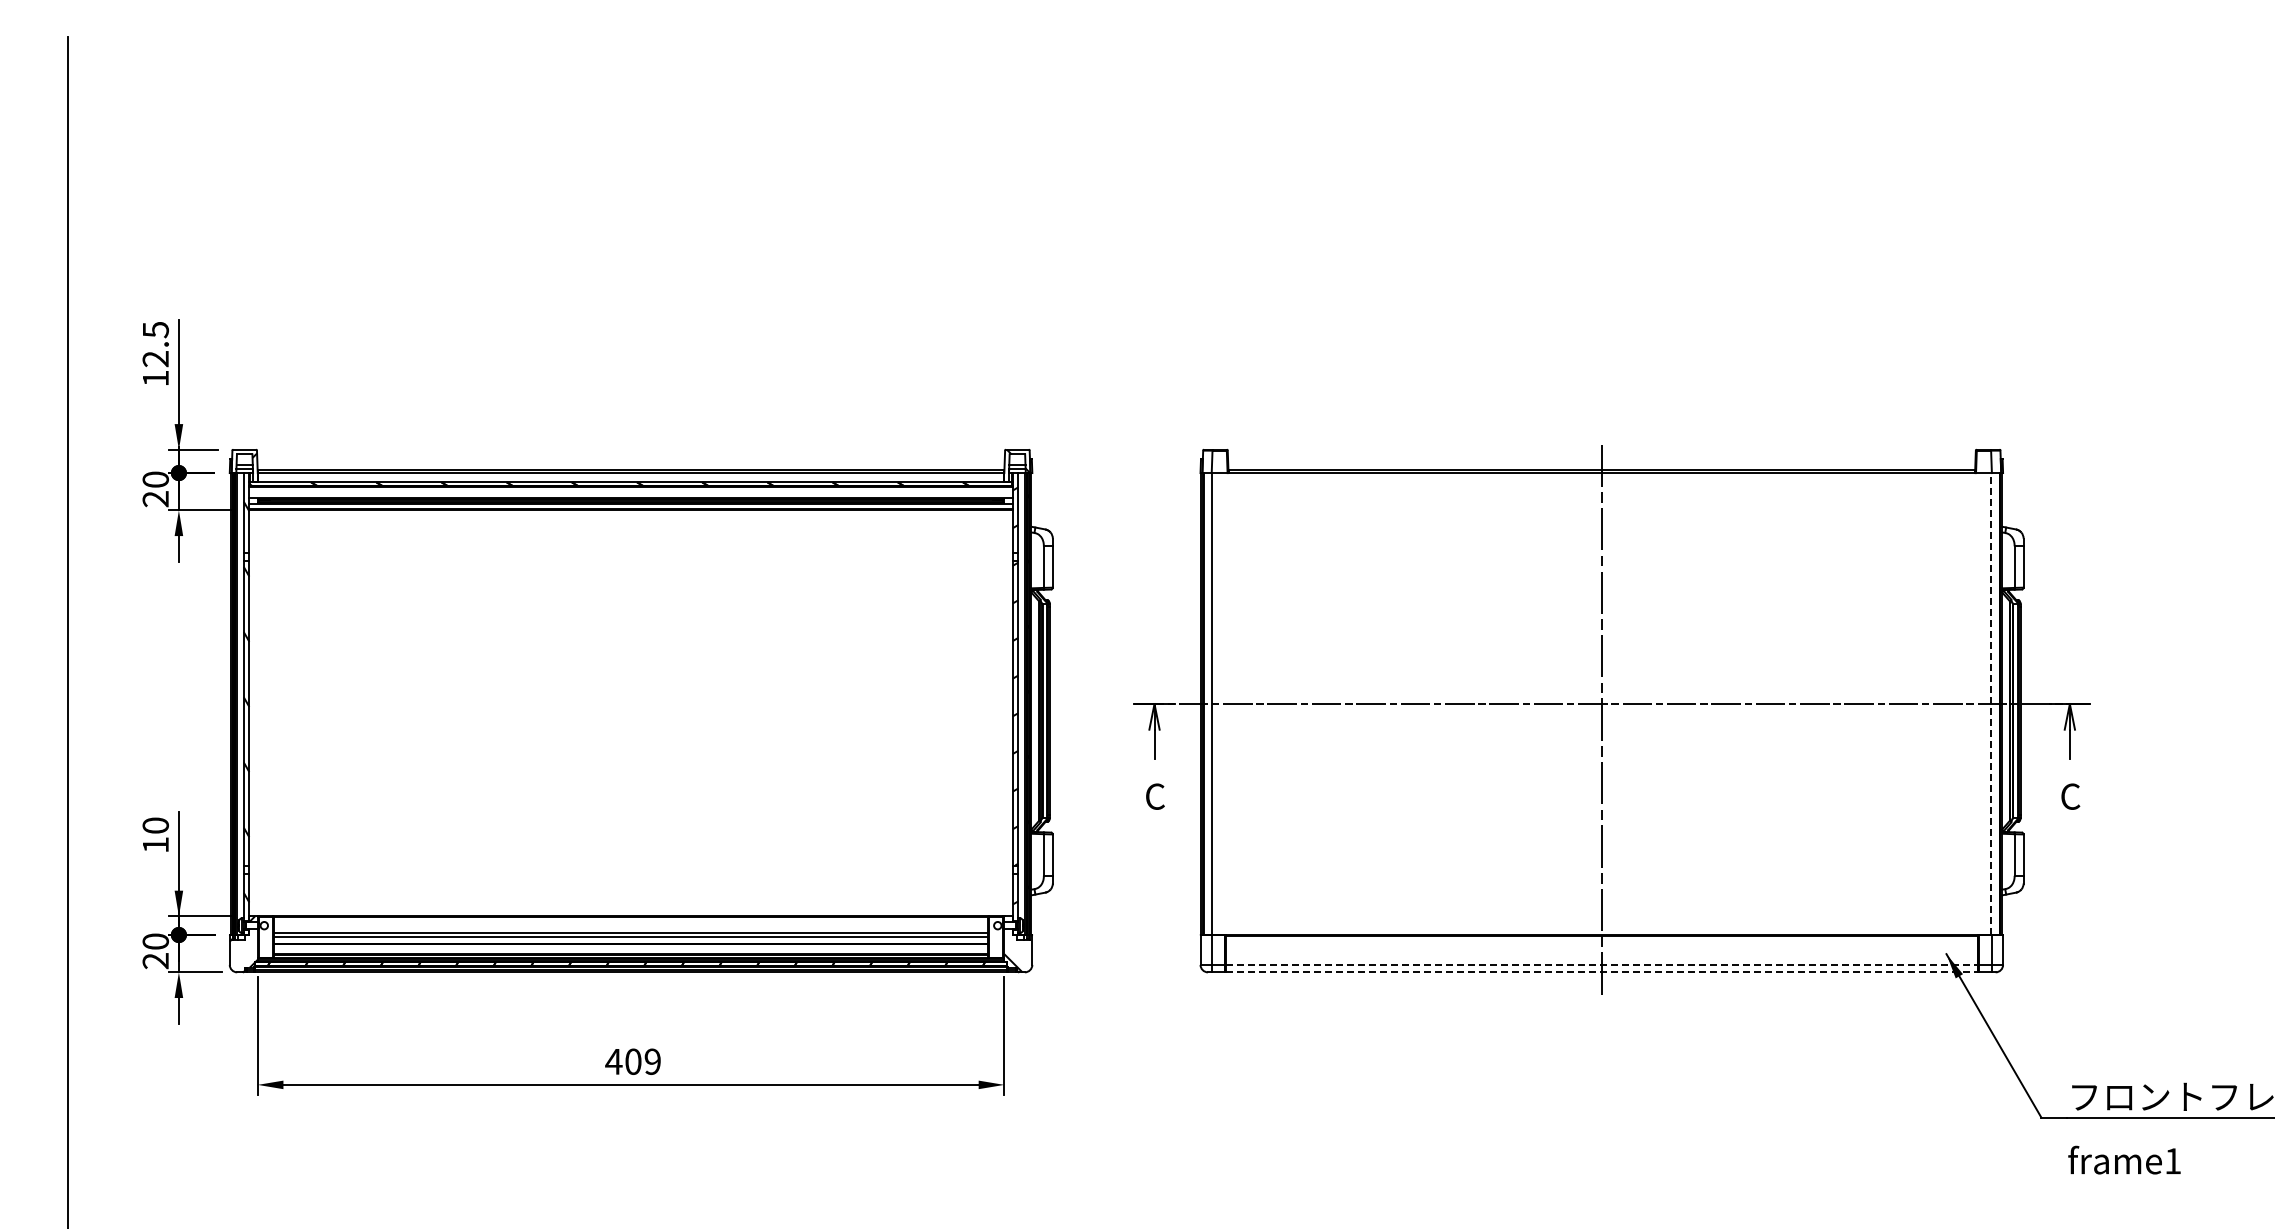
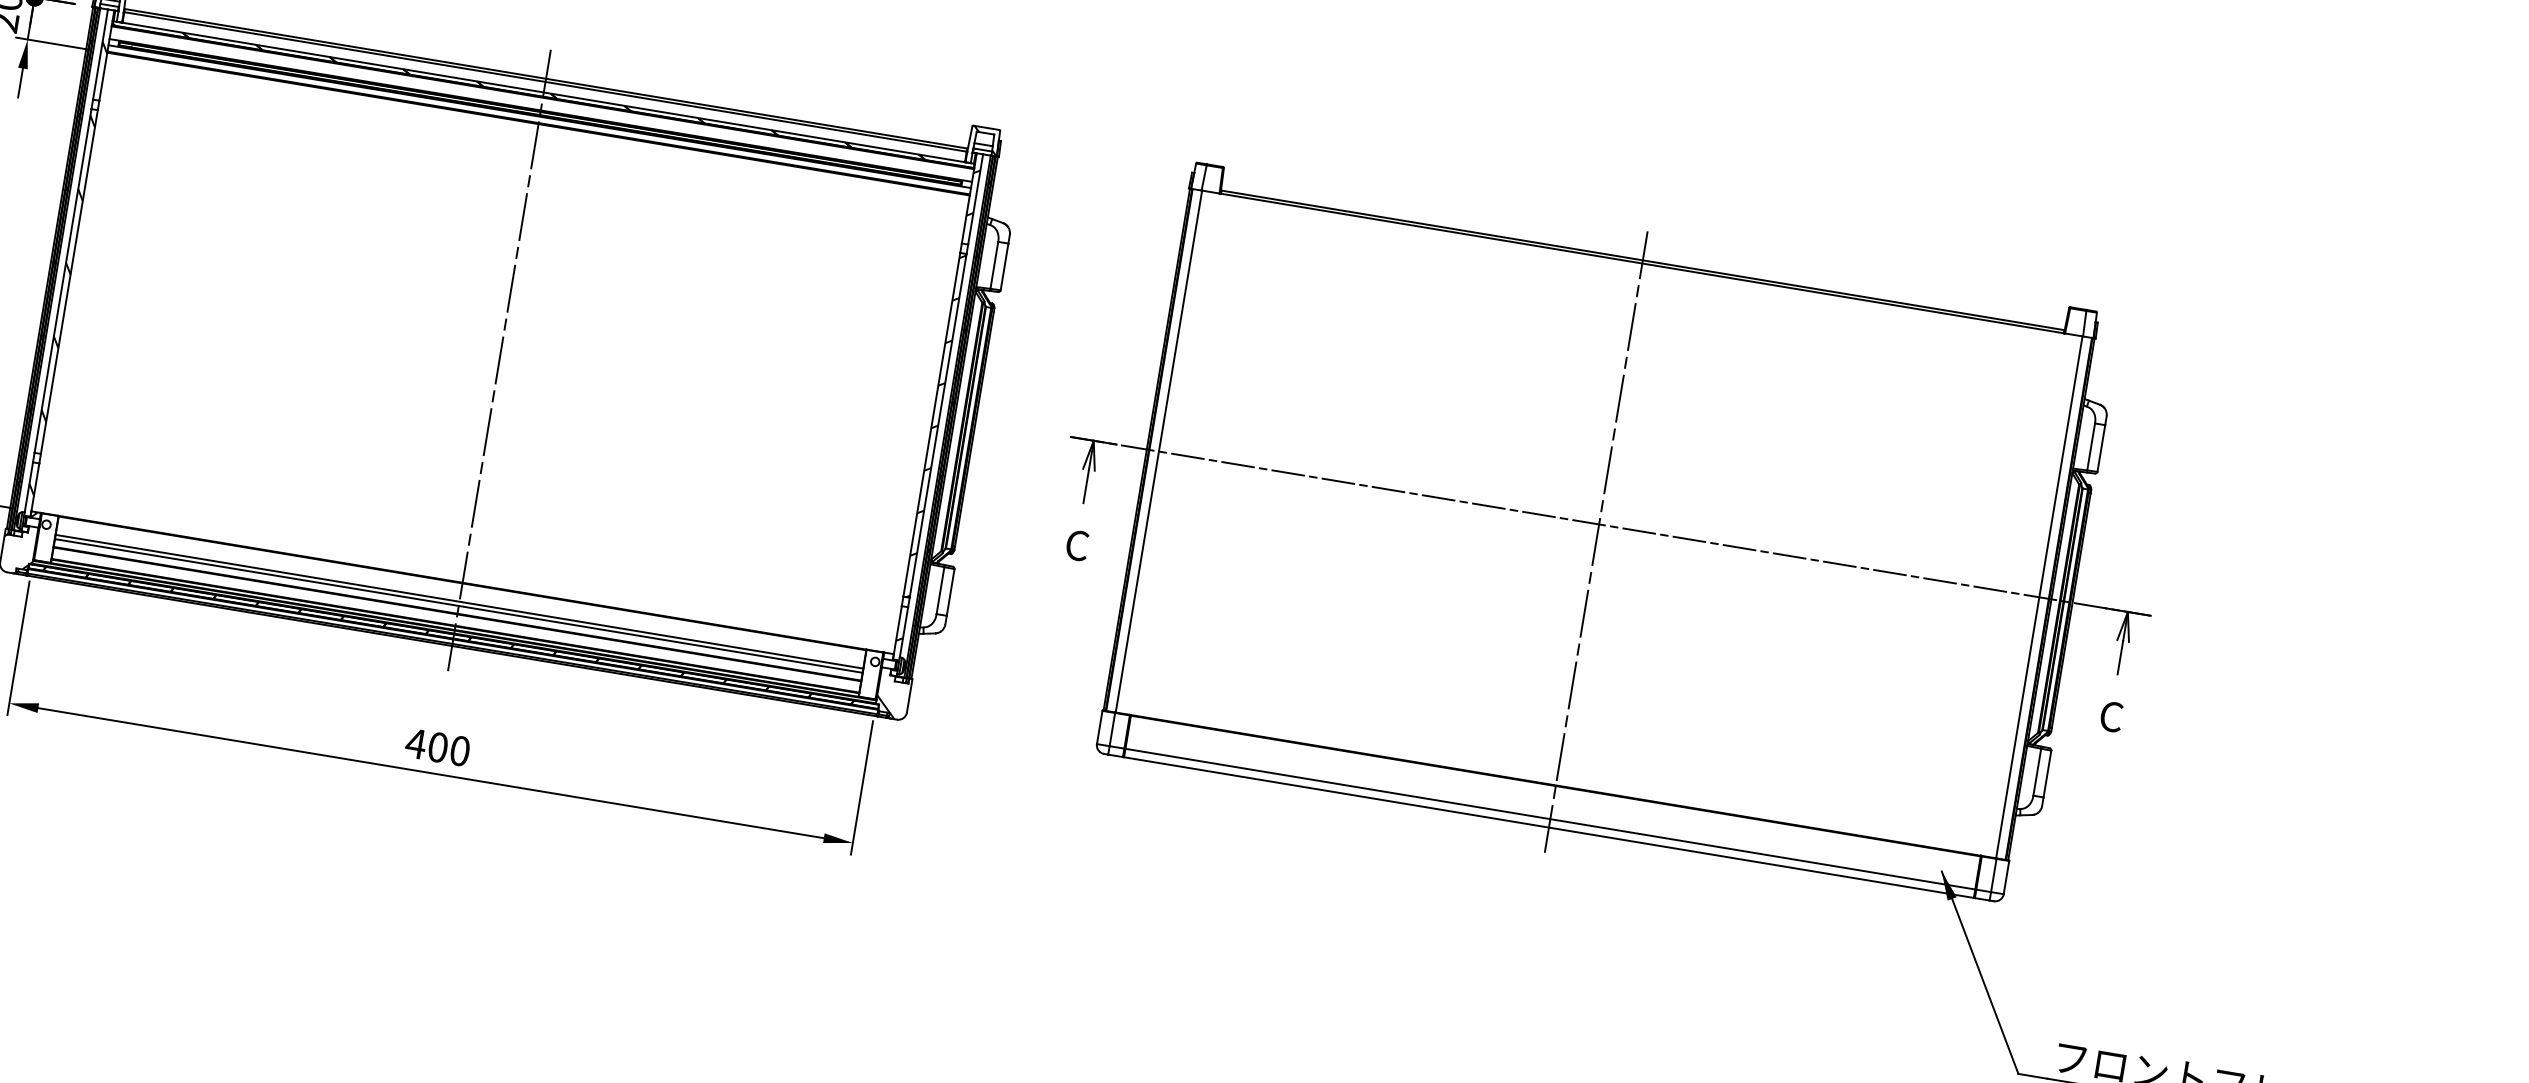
line: (1991, 704) -> (2039, 597), dashed -> solid
line: (631, 721) -> (499, 362), added
line: (1602, 964) -> (1551, 818), dashed -> solid
line: (1602, 972) -> (1549, 827), dashed -> solid
text: (652, 1061) -> (459, 750), 409 -> 400

